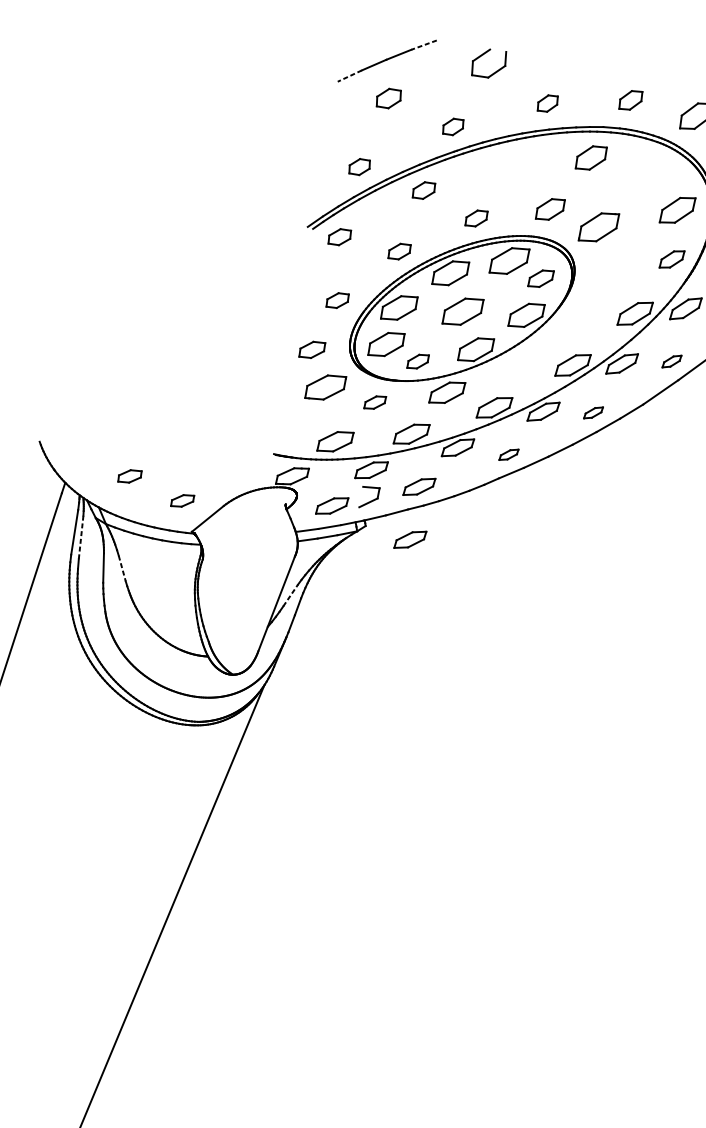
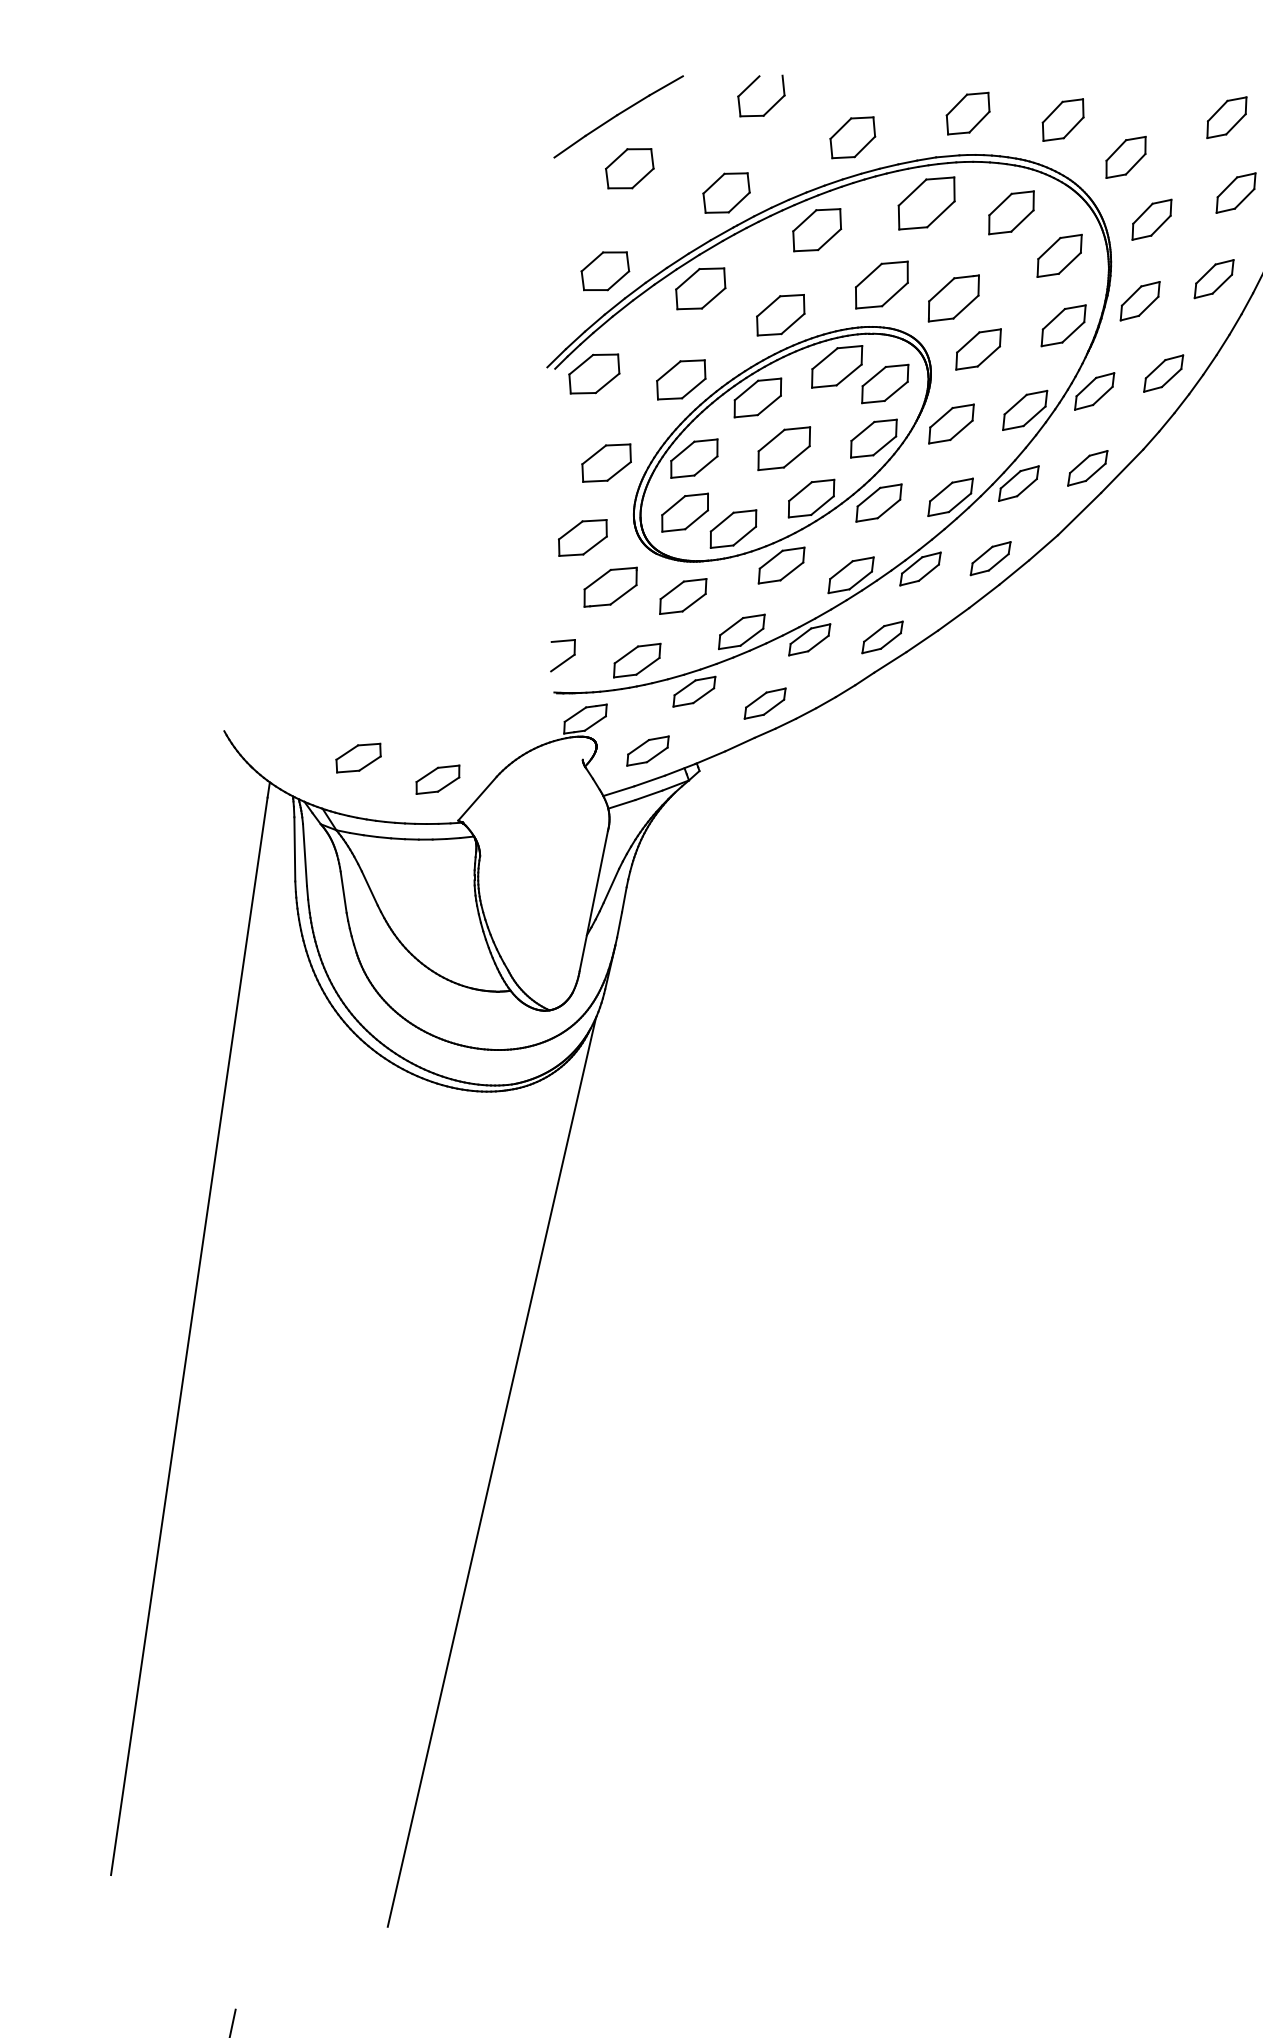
line: (423, 45) -> (665, 86), dashed -> solid
line: (350, 75) -> (570, 146), dashed -> solid
part: (388, 98) -> (629, 168), size x1.43
part: (630, 100) -> (967, 113), size x1.43
part: (547, 103) -> (852, 137), size x1.67
part: (453, 126) -> (726, 192), size x1.67
part: (591, 158) -> (926, 203), size x1.43
part: (512, 163) -> (817, 230), added
part: (359, 167) -> (605, 271), size x1.67
part: (649, 174) -> (1011, 212), added
part: (423, 190) -> (700, 288), size x1.67
part: (550, 209) -> (881, 284), size x1.43
part: (476, 218) -> (780, 315), size x1.67
part: (339, 236) -> (594, 373), size x1.67
part: (399, 251) -> (681, 379), size x1.67
part: (672, 259) -> (1063, 325), size x1.43
part: (610, 265) -> (978, 349), added
part: (541, 278) -> (885, 383), size x1.43
part: (337, 300) -> (606, 462), size x1.67
part: (582, 314) -> (951, 423), added
part: (312, 349) -> (582, 537), size x1.43
part: (522, 360) -> (878, 502), added
part: (418, 361) -> (733, 528), size x1.67
part: (671, 361) -> (1087, 468), size x1.67
part: (375, 402) -> (683, 596), size x1.67
part: (593, 412) -> (990, 558), size x1.67
part: (508, 454) -> (882, 637), size x1.67
part: (129, 476) -> (358, 757), size x1.43
part: (369, 497) -> (562, 655), moved
part: (182, 500) -> (437, 779), size x1.43
line: (81, 537) -> (305, 855), dashed -> solid
part: (409, 539) -> (764, 779), removed
line: (122, 568) -> (369, 888), dashed -> solid
line: (290, 595) -> (611, 885), dashed -> solid

